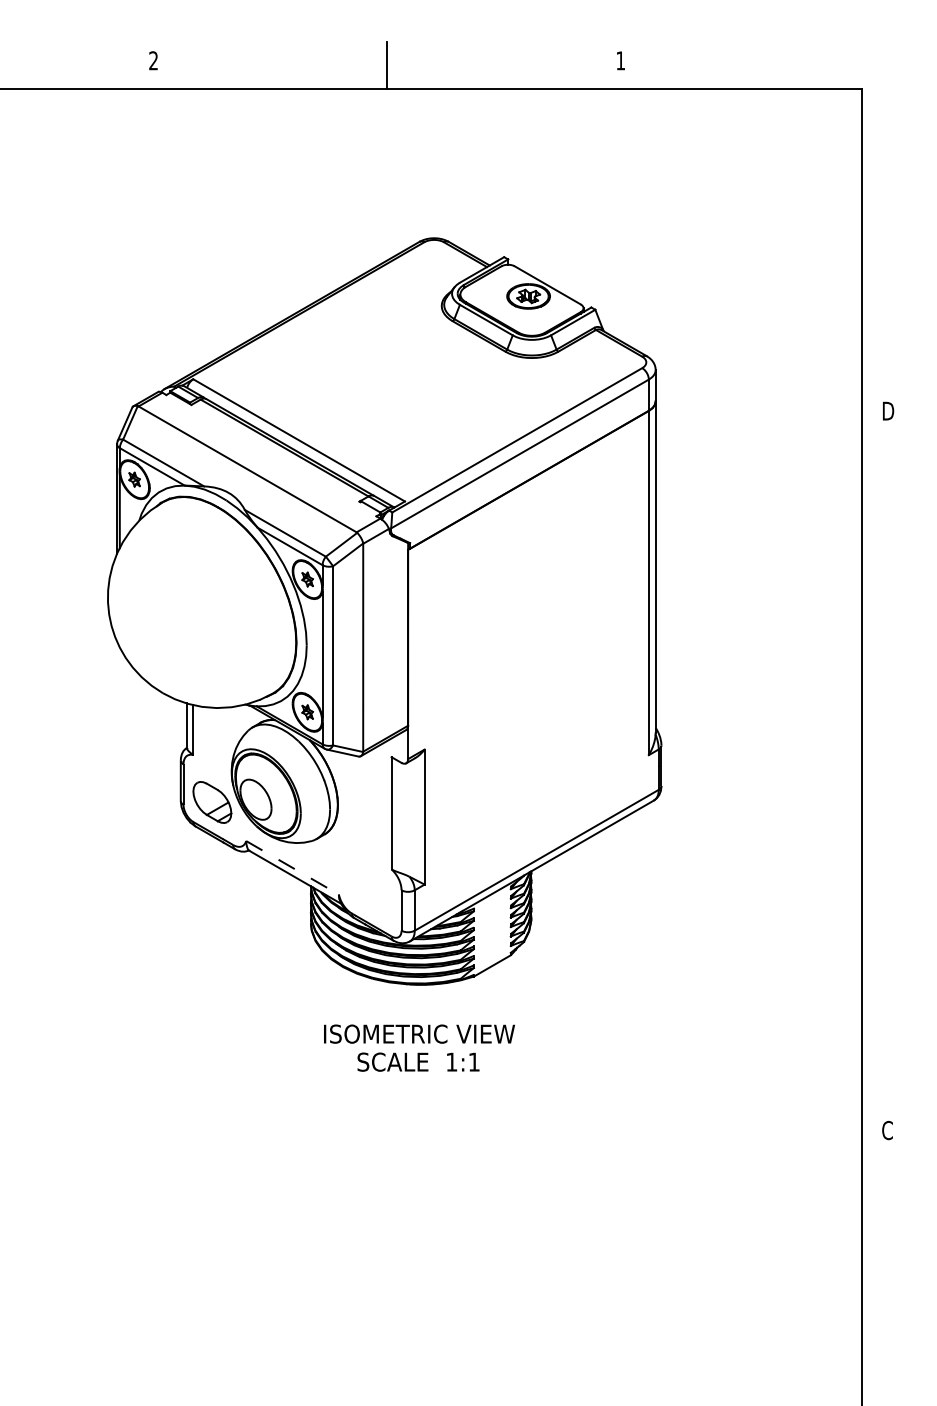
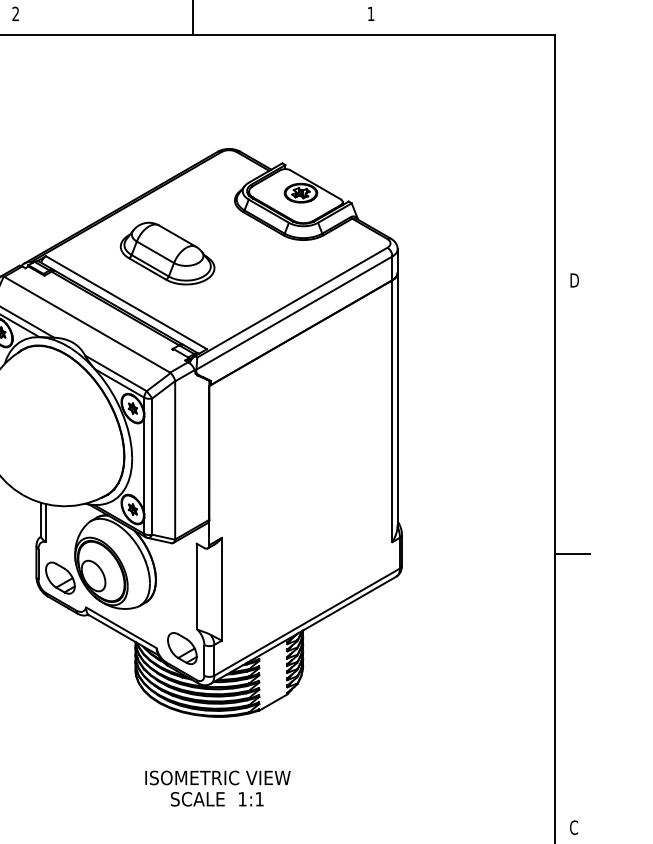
part: (352, 375) -> (167, 253), added
line: (885, 770) -> (572, 553), added
line: (292, 868) -> (121, 628), dashed -> solid
part: (372, 894) -> (182, 648), added
text: (419, 1047) -> (217, 788), moved

